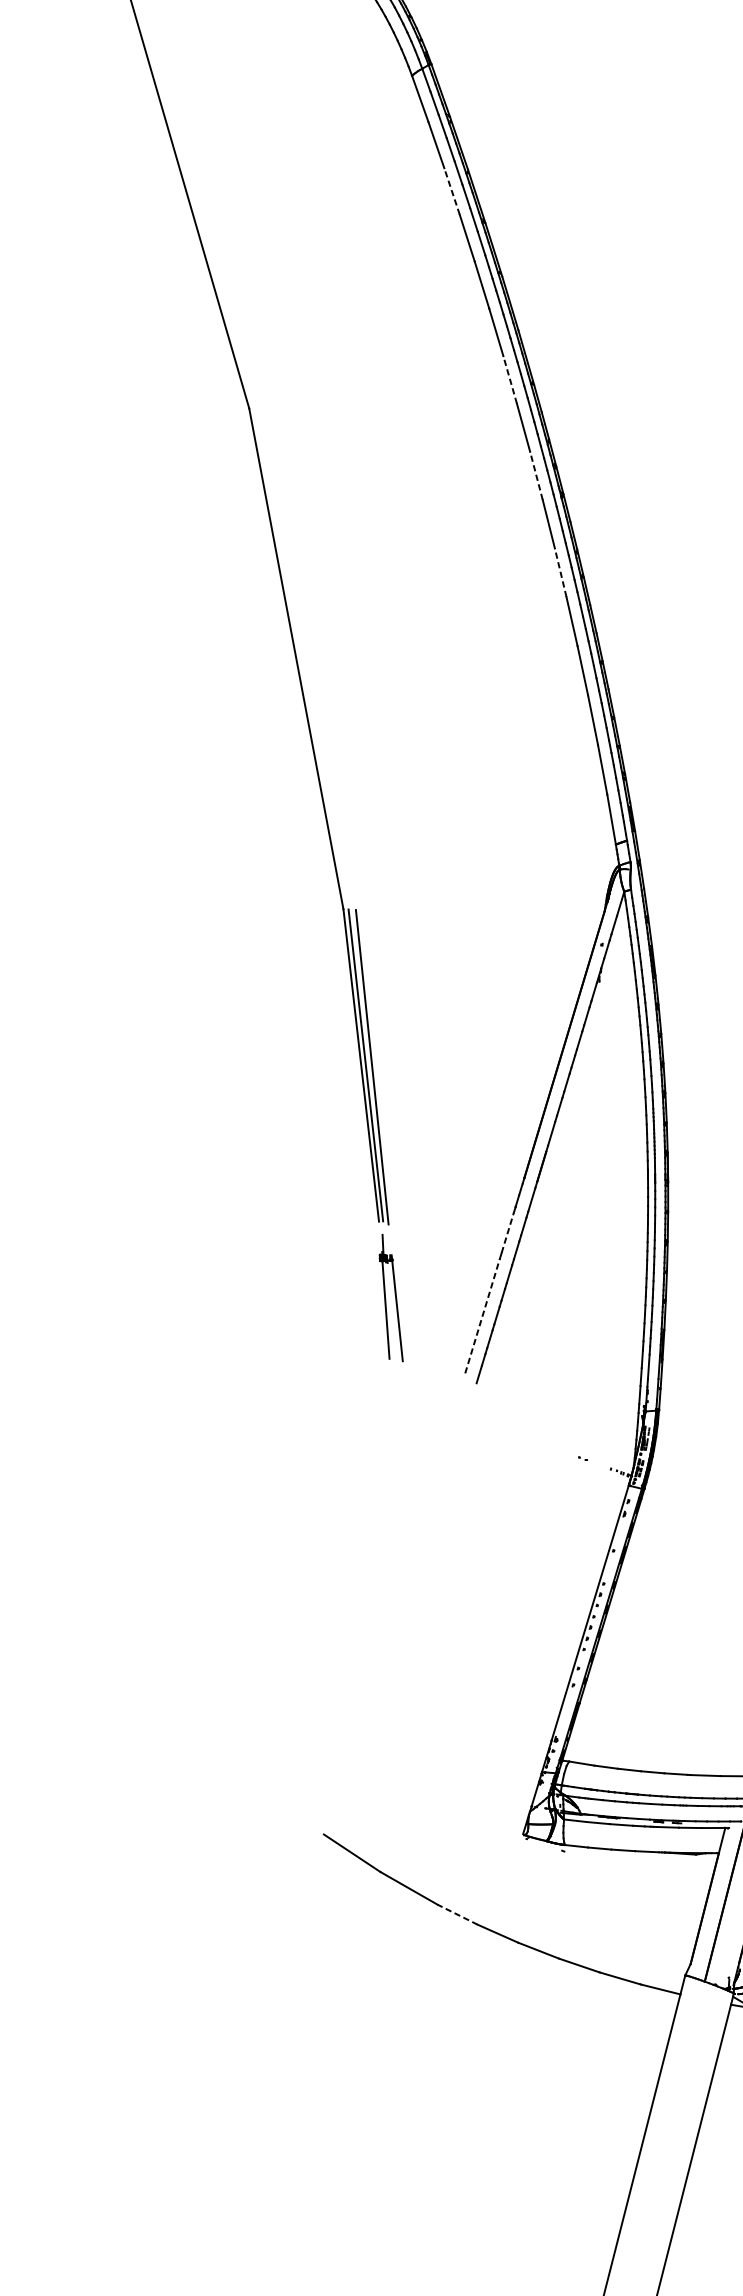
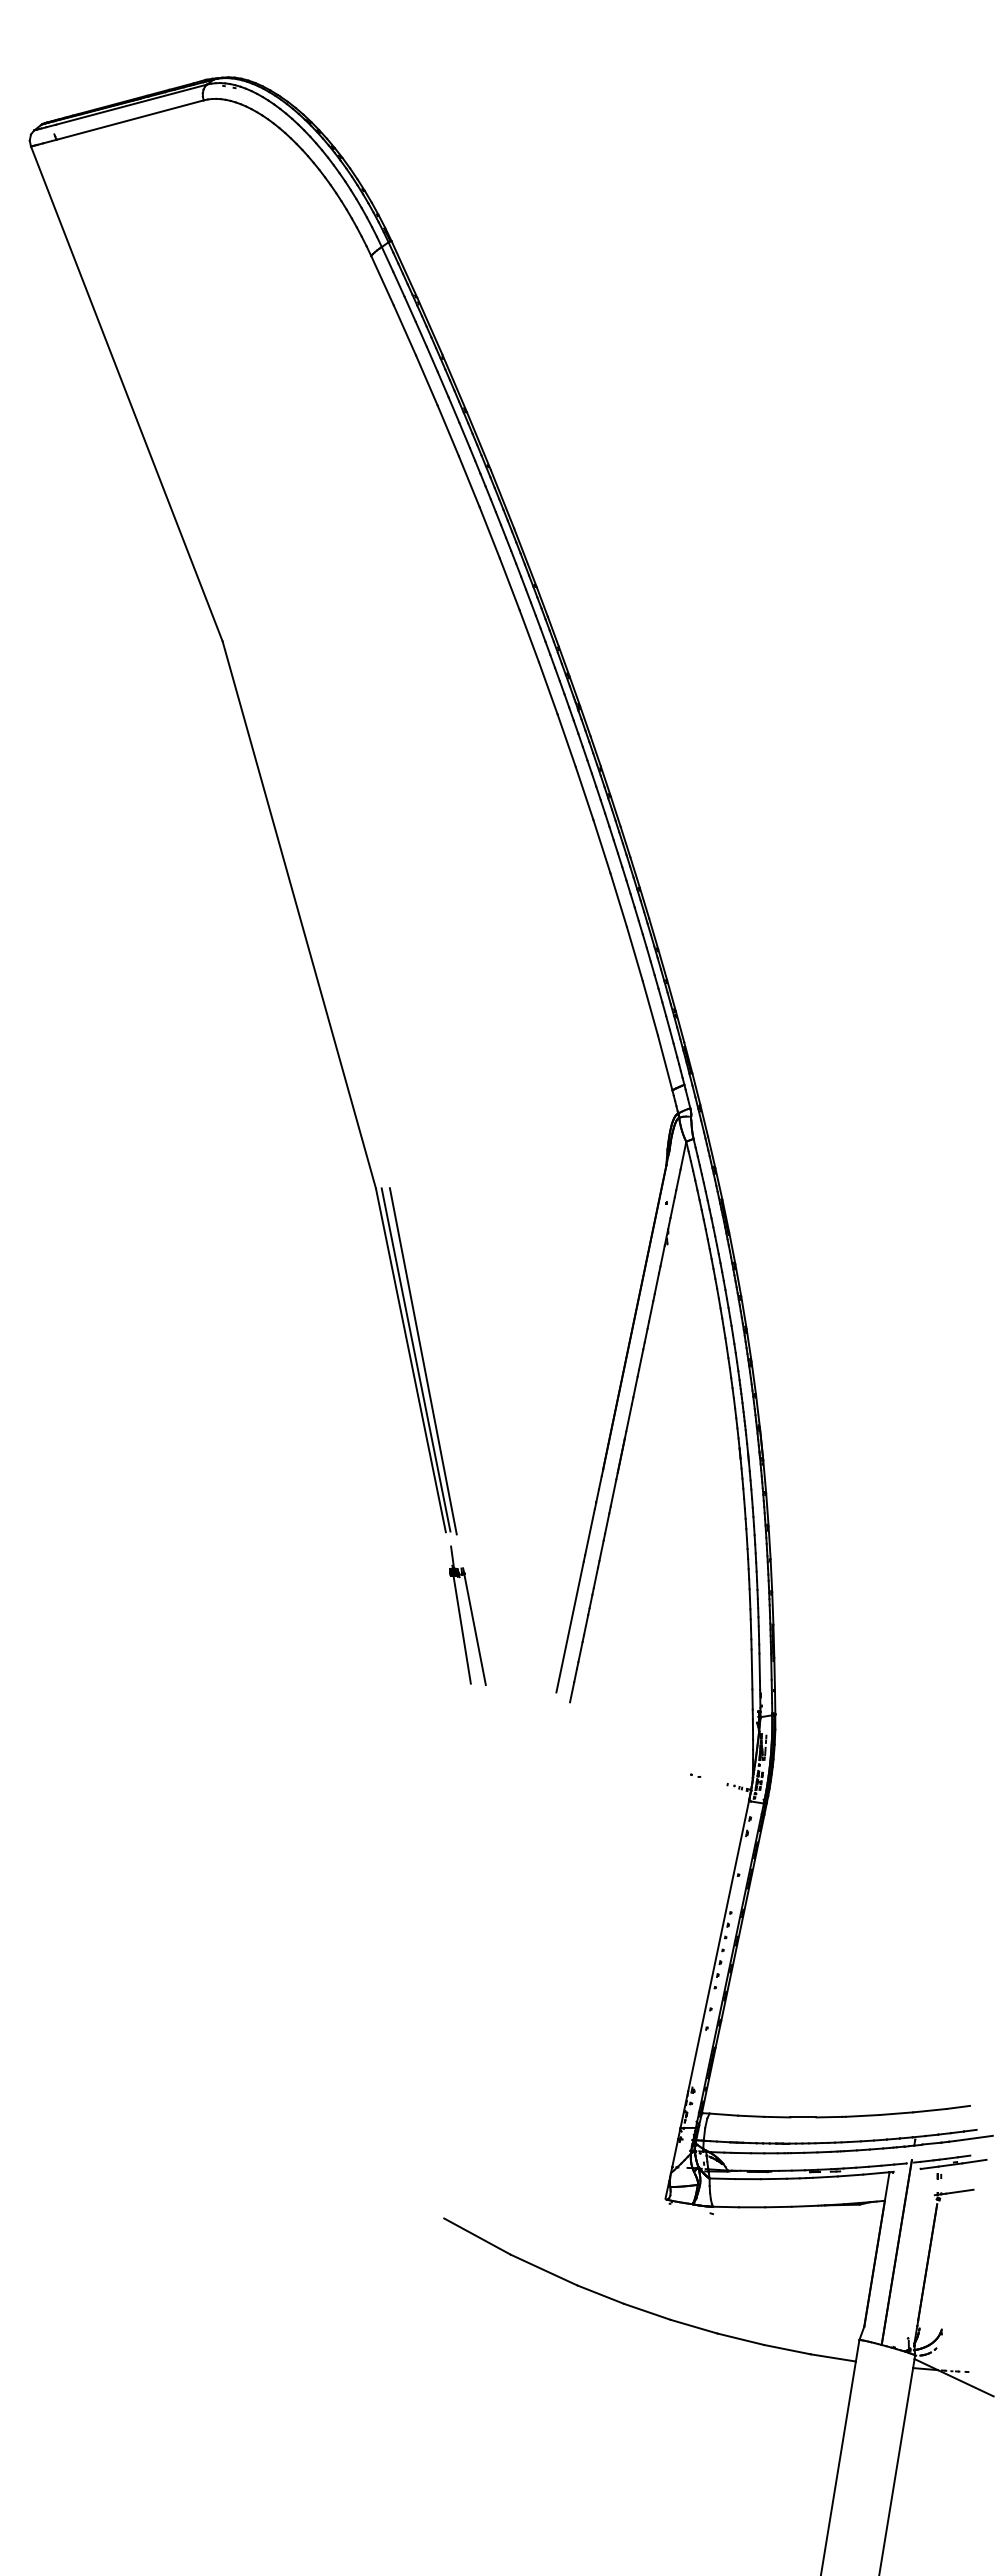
line: (451, 191) -> (426, 380), dashed -> solid
line: (509, 380) -> (509, 584), dashed -> solid
line: (536, 476) -> (548, 688), dashed -> solid
line: (560, 572) -> (584, 793), dashed -> solid
line: (508, 1233) -> (590, 1532), dashed -> solid
line: (482, 1316) -> (570, 1627), dashed -> solid
line: (457, 1914) -> (600, 2294), dashed -> solid

